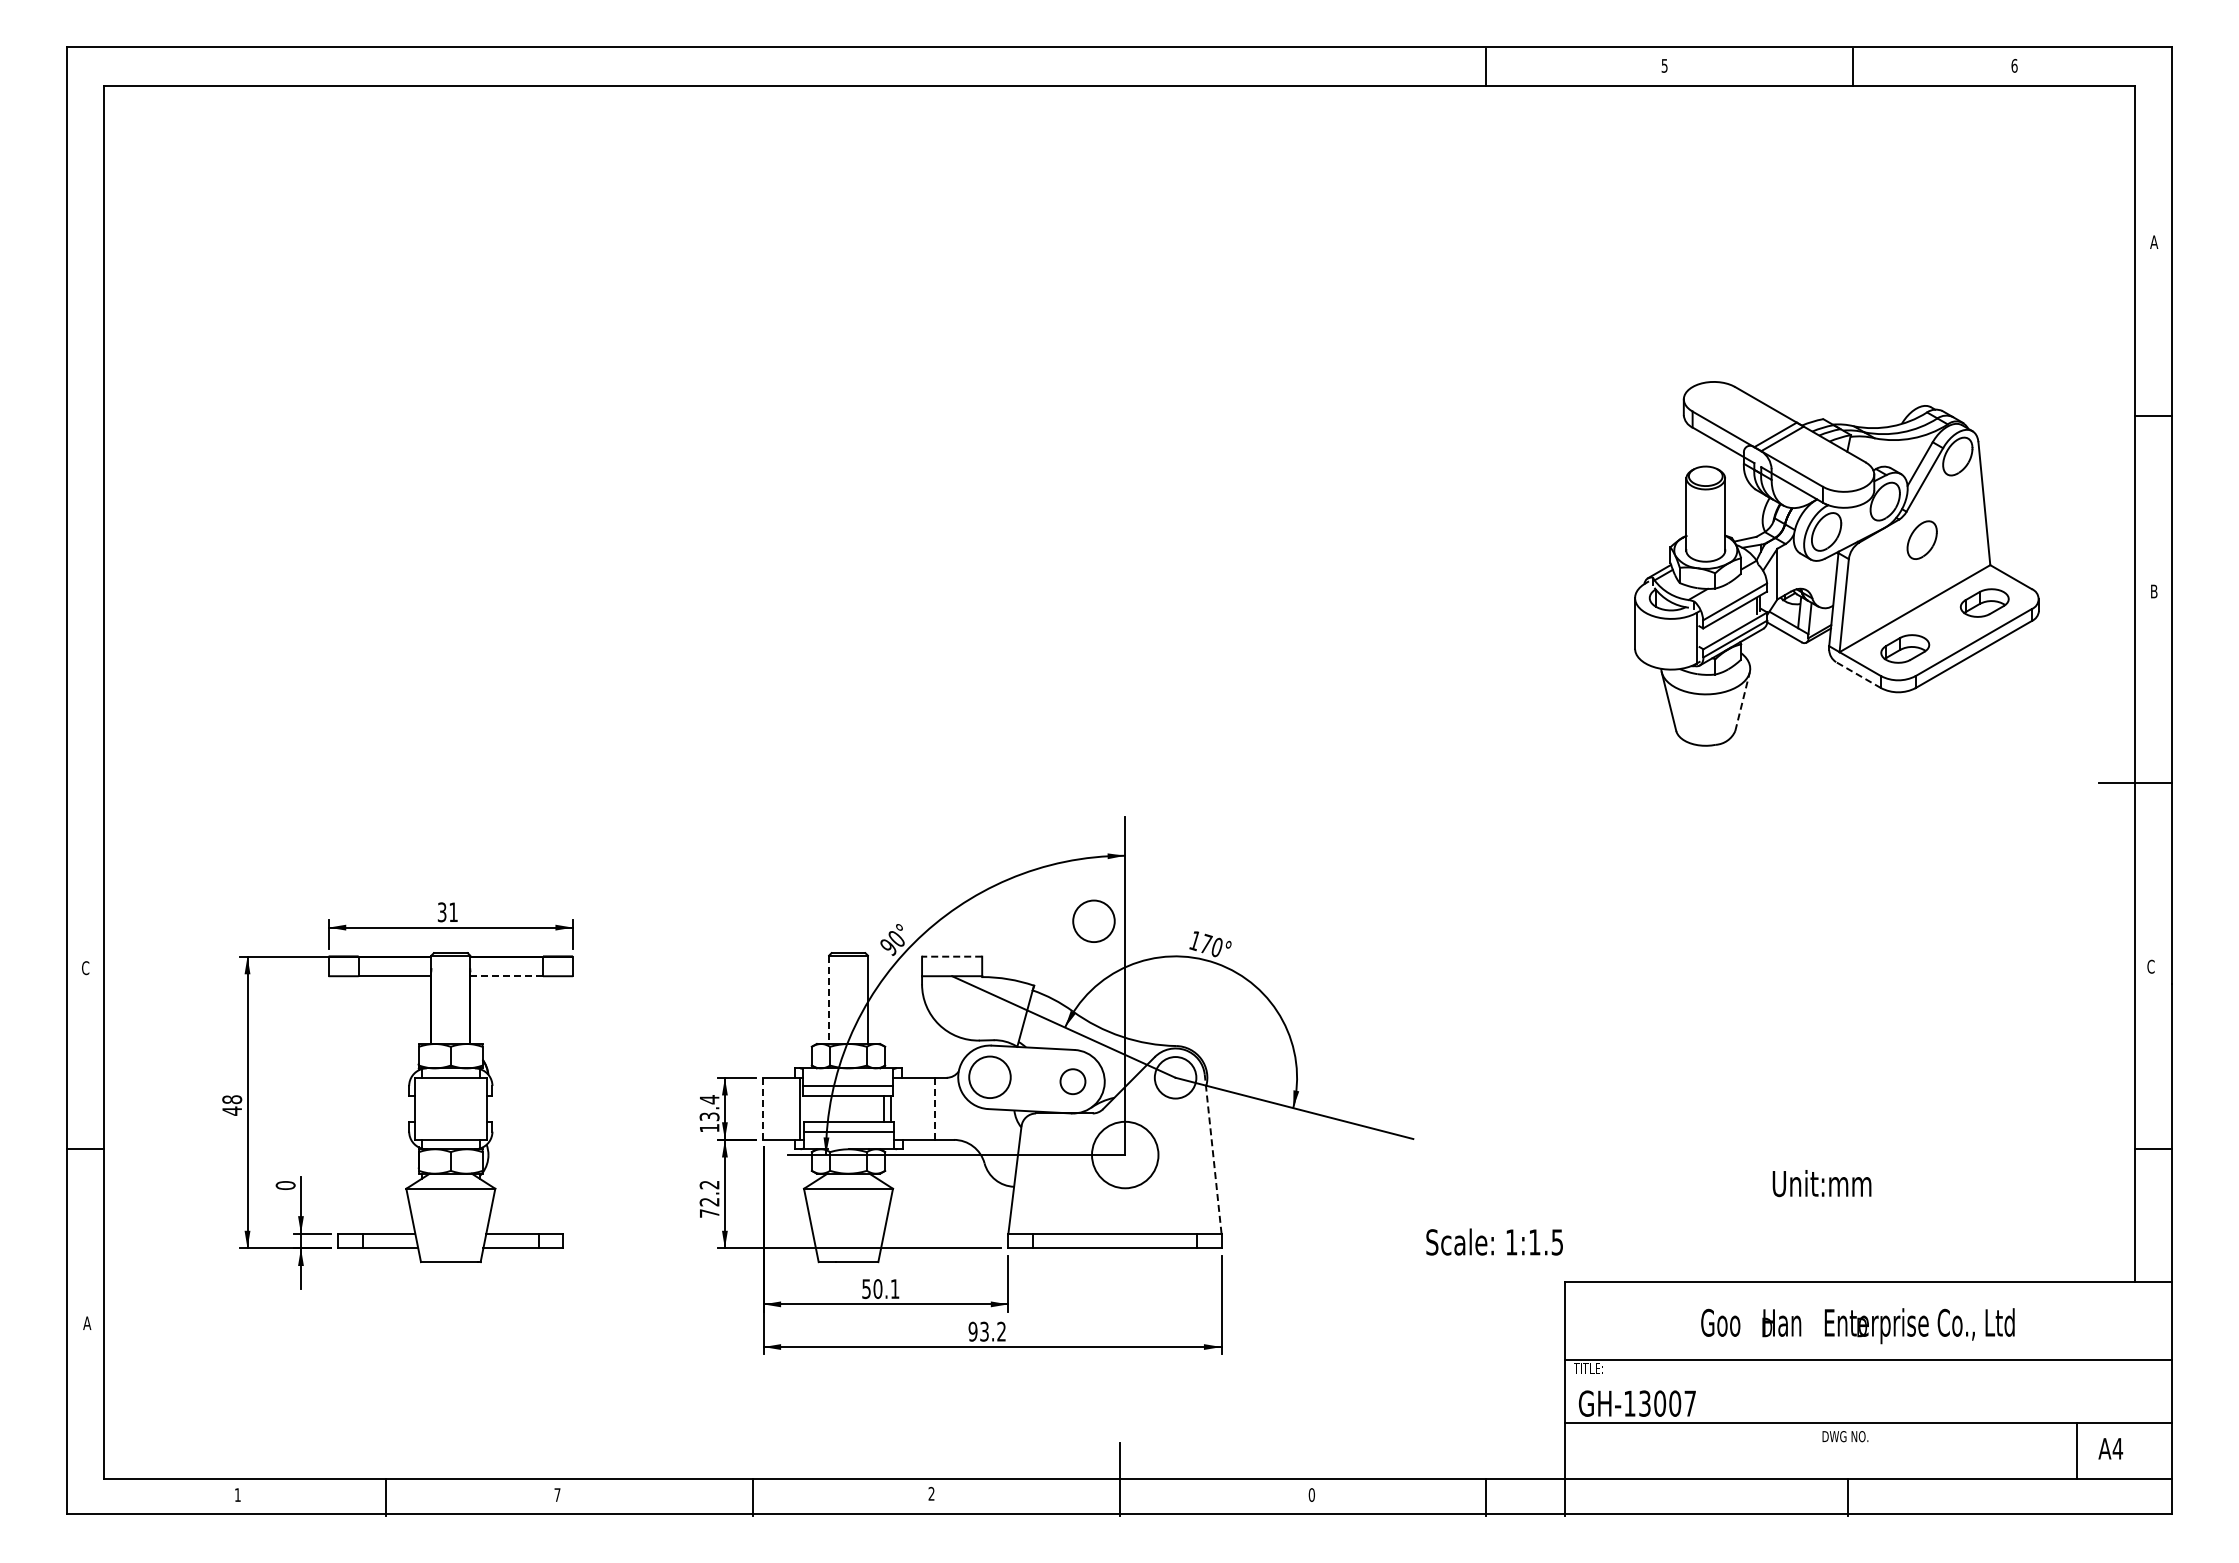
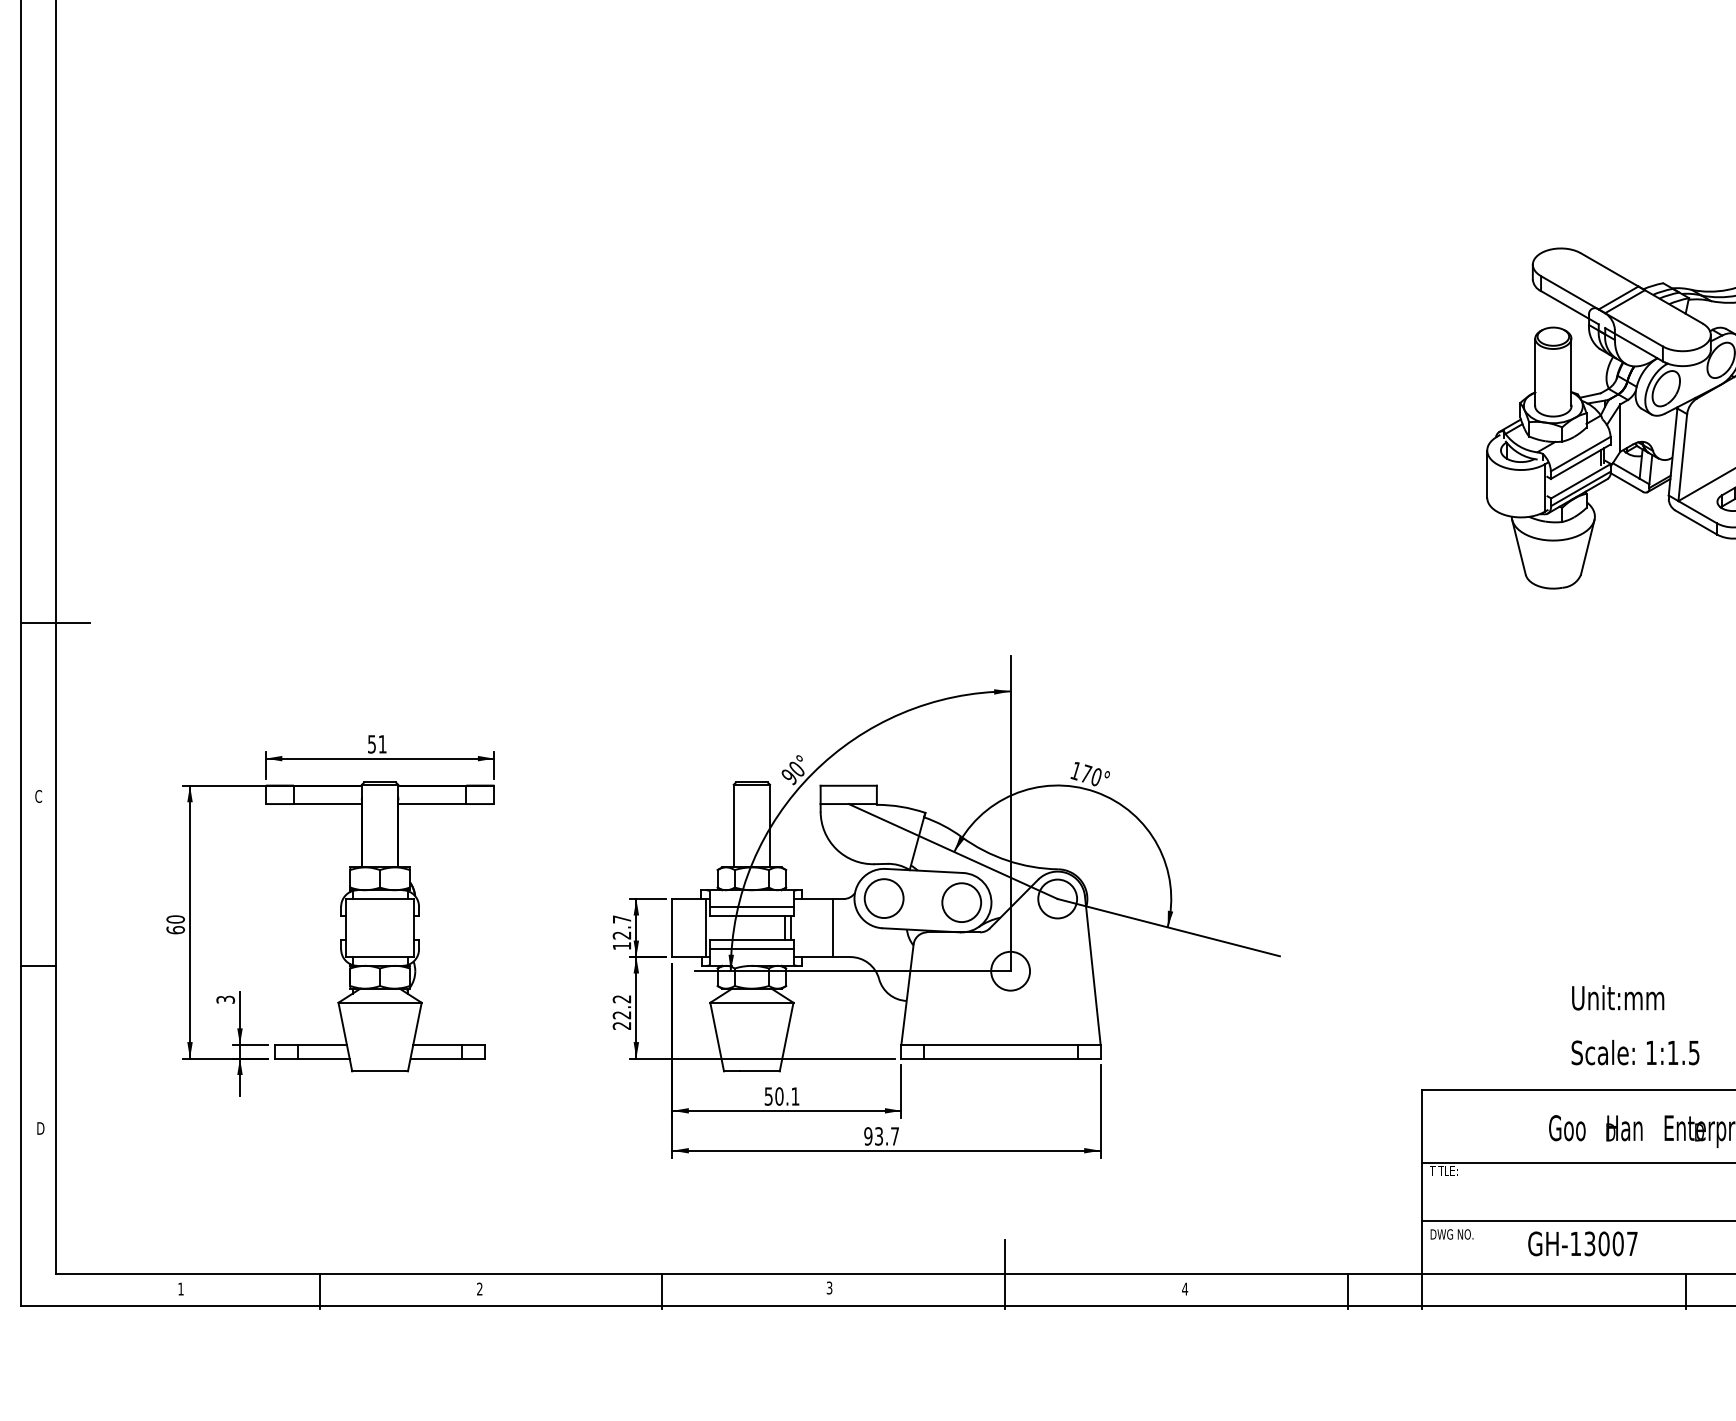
line: (1858, 675) -> (1696, 522), dashed -> solid
line: (1742, 701) -> (1587, 547), dashed -> solid
line: (103, 782) -> (55, 622), added
text: (442, 911) -> (372, 743), 31 -> 51
circle: (1093, 920) -> (980, 751), removed
line: (951, 956) -> (848, 785), dashed -> solid
line: (506, 976) -> (432, 804), dashed -> solid
line: (829, 1000) -> (734, 826), dashed -> solid
circle: (1072, 1081) -> (961, 902), size x1.67
text: (232, 1105) -> (175, 924), 48 -> 60
text: (709, 1108) -> (621, 927), 13.4 -> 12.7
line: (935, 1108) -> (833, 927), dashed -> solid
line: (763, 1109) -> (672, 928), dashed -> solid
circle: (1125, 1154) -> (1010, 970), size x0.62
line: (1213, 1154) -> (1093, 970), dashed -> solid
text: (1821, 1183) -> (1617, 997), moved
text: (285, 1185) -> (225, 999), 0 -> 3
text: (709, 1213) -> (621, 1025), 72.2 -> 22.2
text: (1494, 1241) -> (1635, 1052), moved
text: (87, 1322) -> (40, 1127), A -> D
text: (1001, 1331) -> (894, 1136), 93.2 -> 93.7
text: (1636, 1403) -> (1582, 1243), moved
text: (1845, 1436) -> (1452, 1234), moved
text: (931, 1493) -> (829, 1287), 2 -> 3
text: (557, 1494) -> (479, 1288), 7 -> 2
text: (1311, 1494) -> (1184, 1288), 0 -> 4

